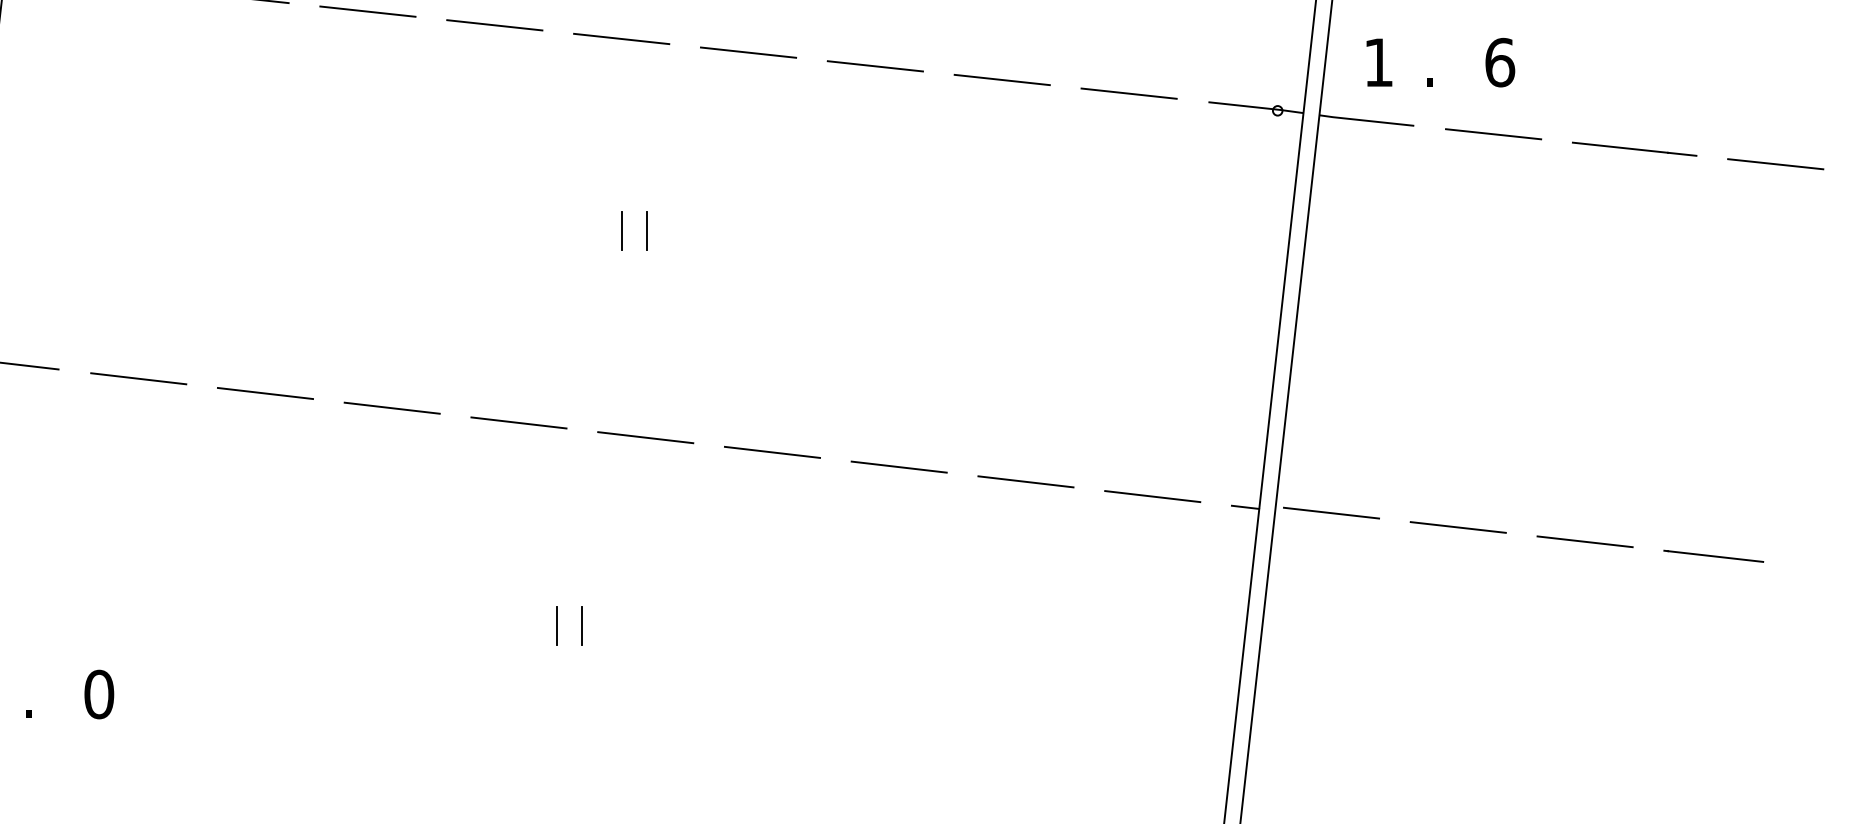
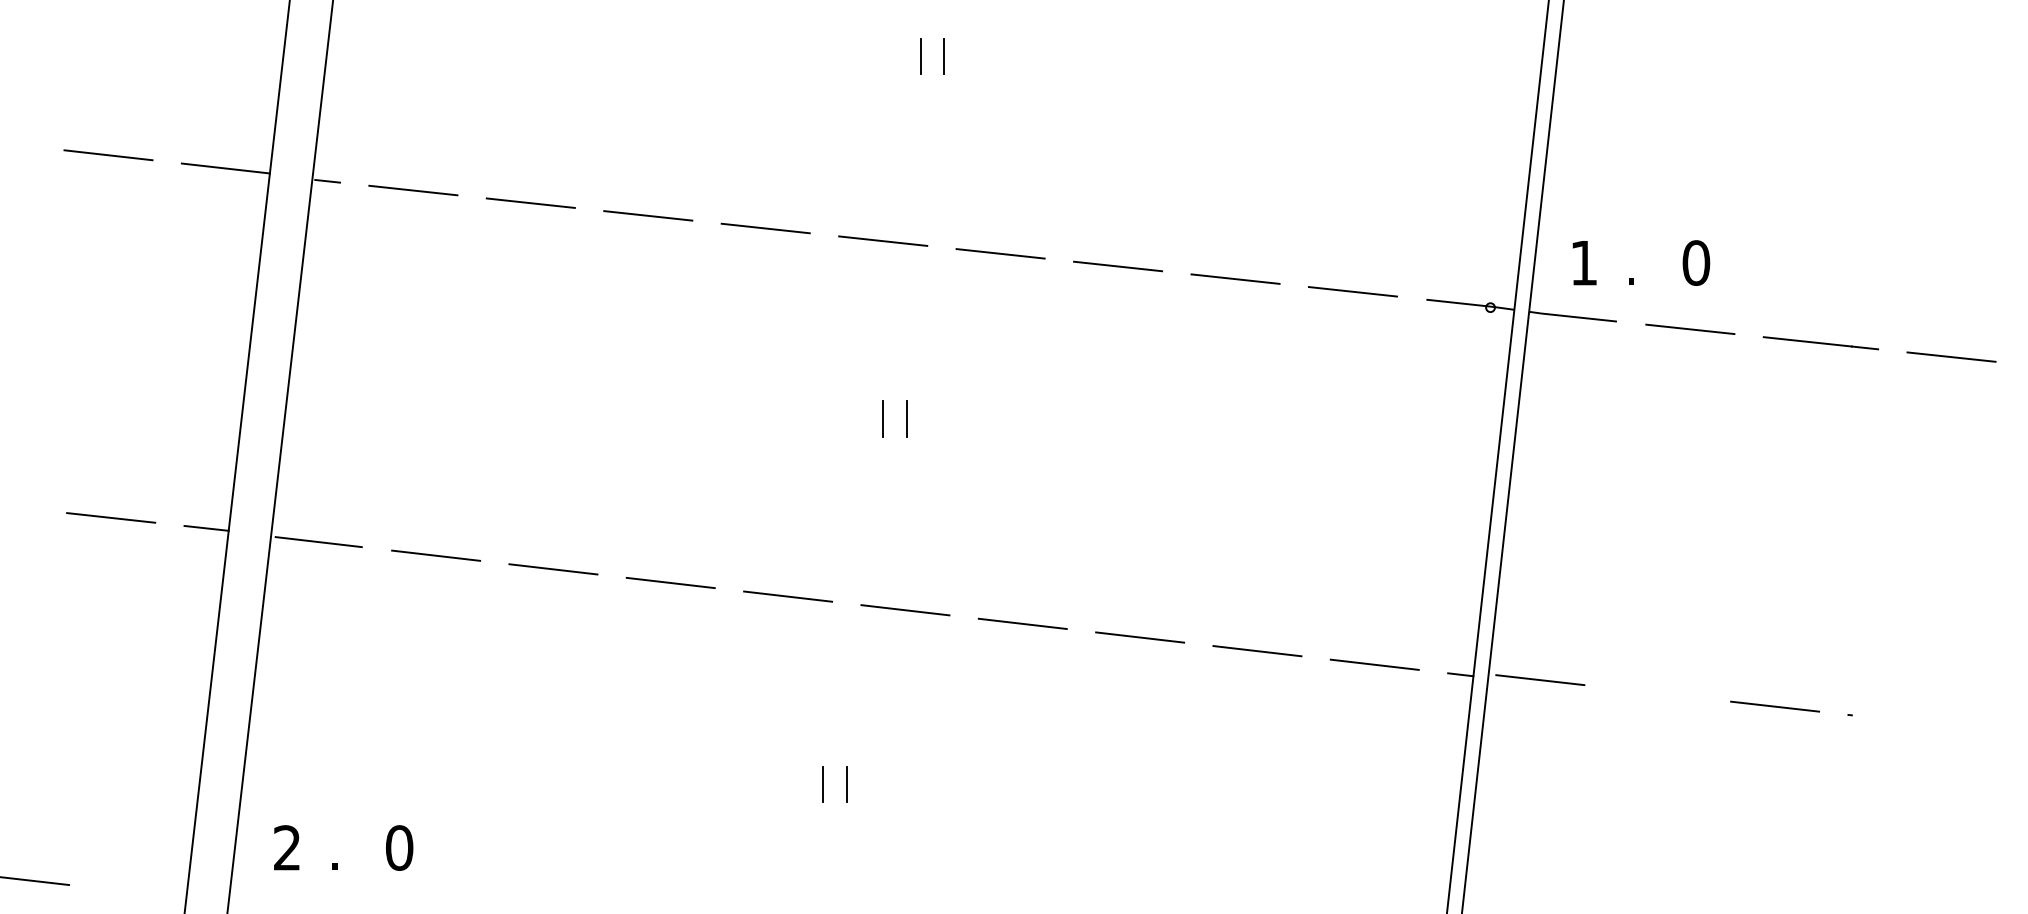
text: (1500, 62) -> (1696, 262), 6 -> 0
line: (1458, 527) -> (1657, 693), removed
line: (1715, 556) -> (1895, 720), removed

